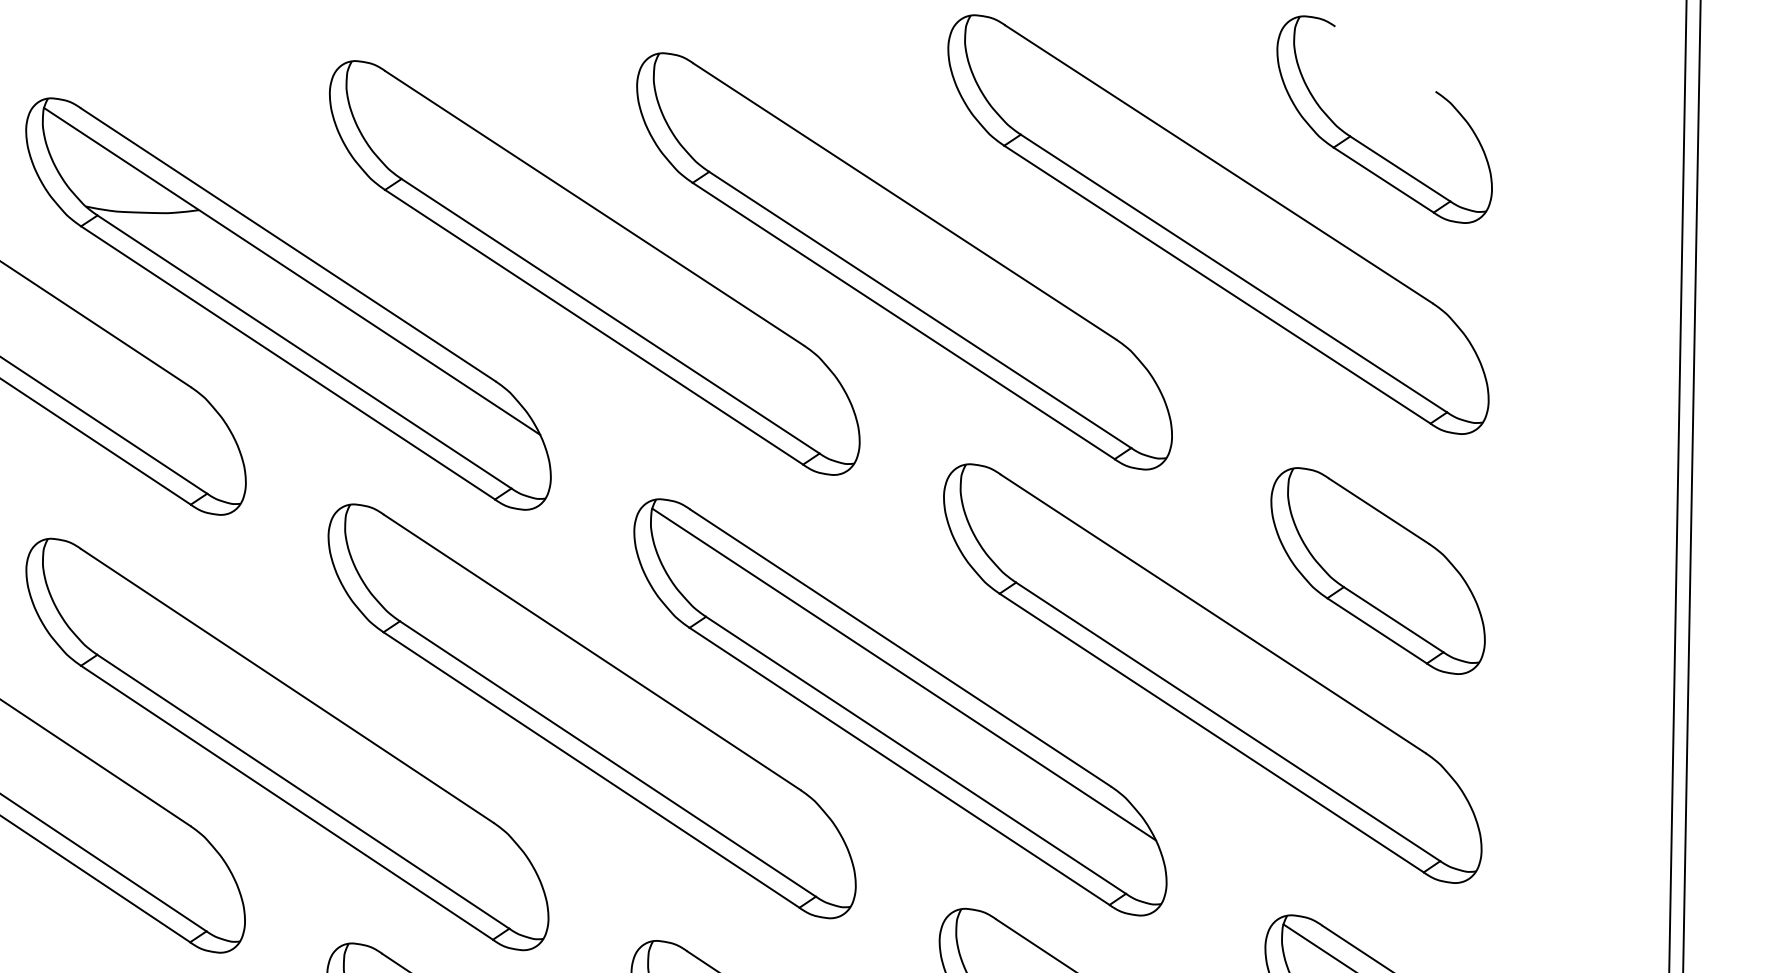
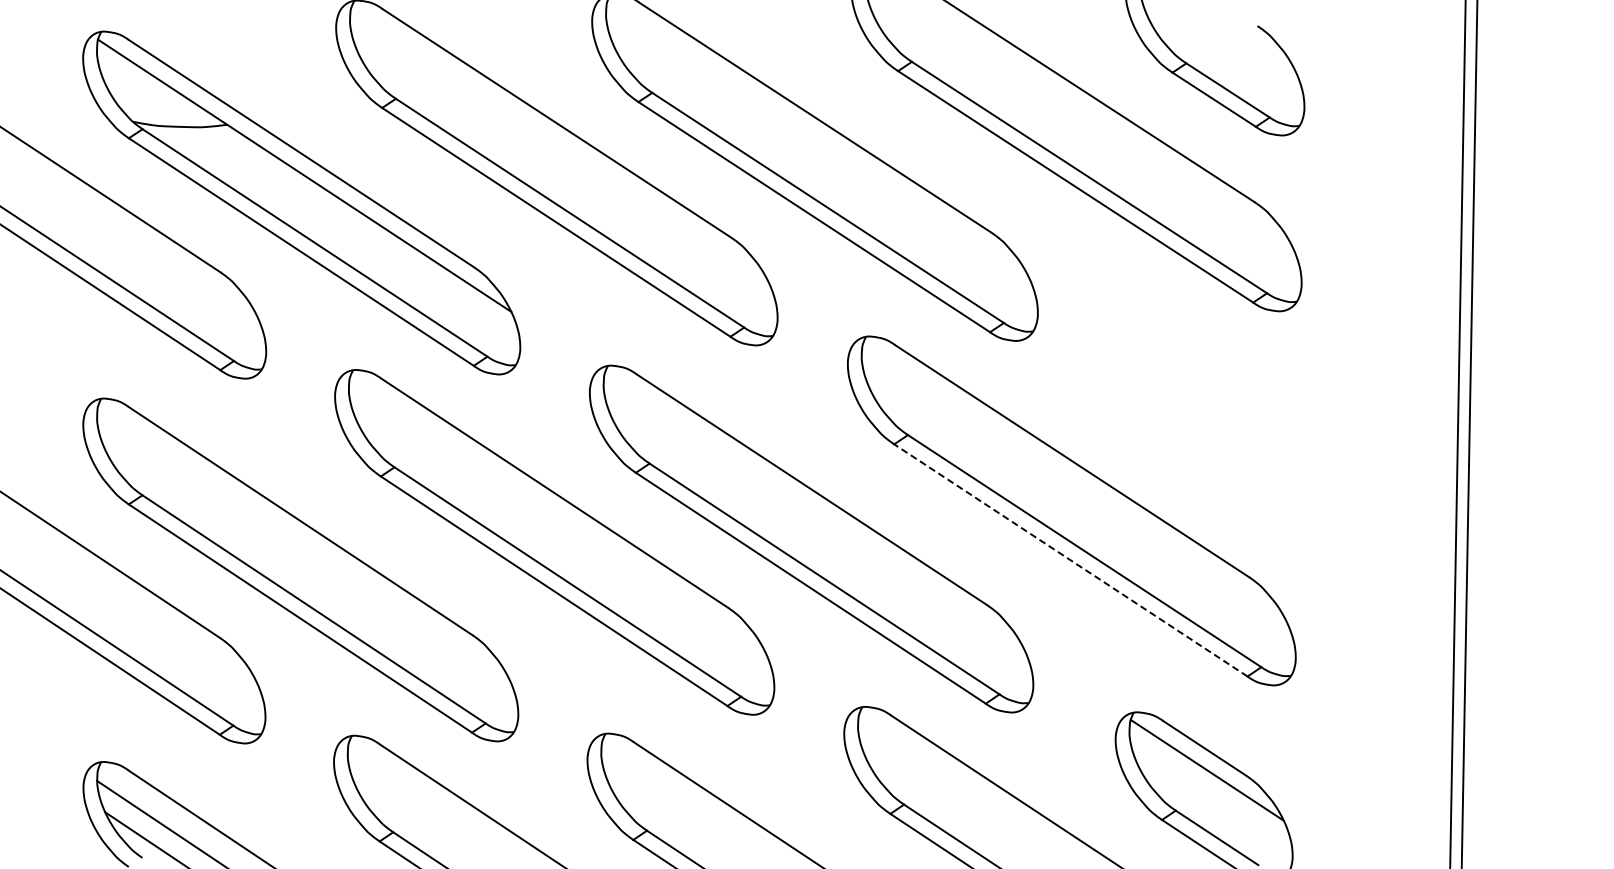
part: (1378, 571) -> (1209, 425), removed
line: (903, 674) -> (814, 511), removed
line: (1211, 733) -> (1070, 560), solid -> dashed

